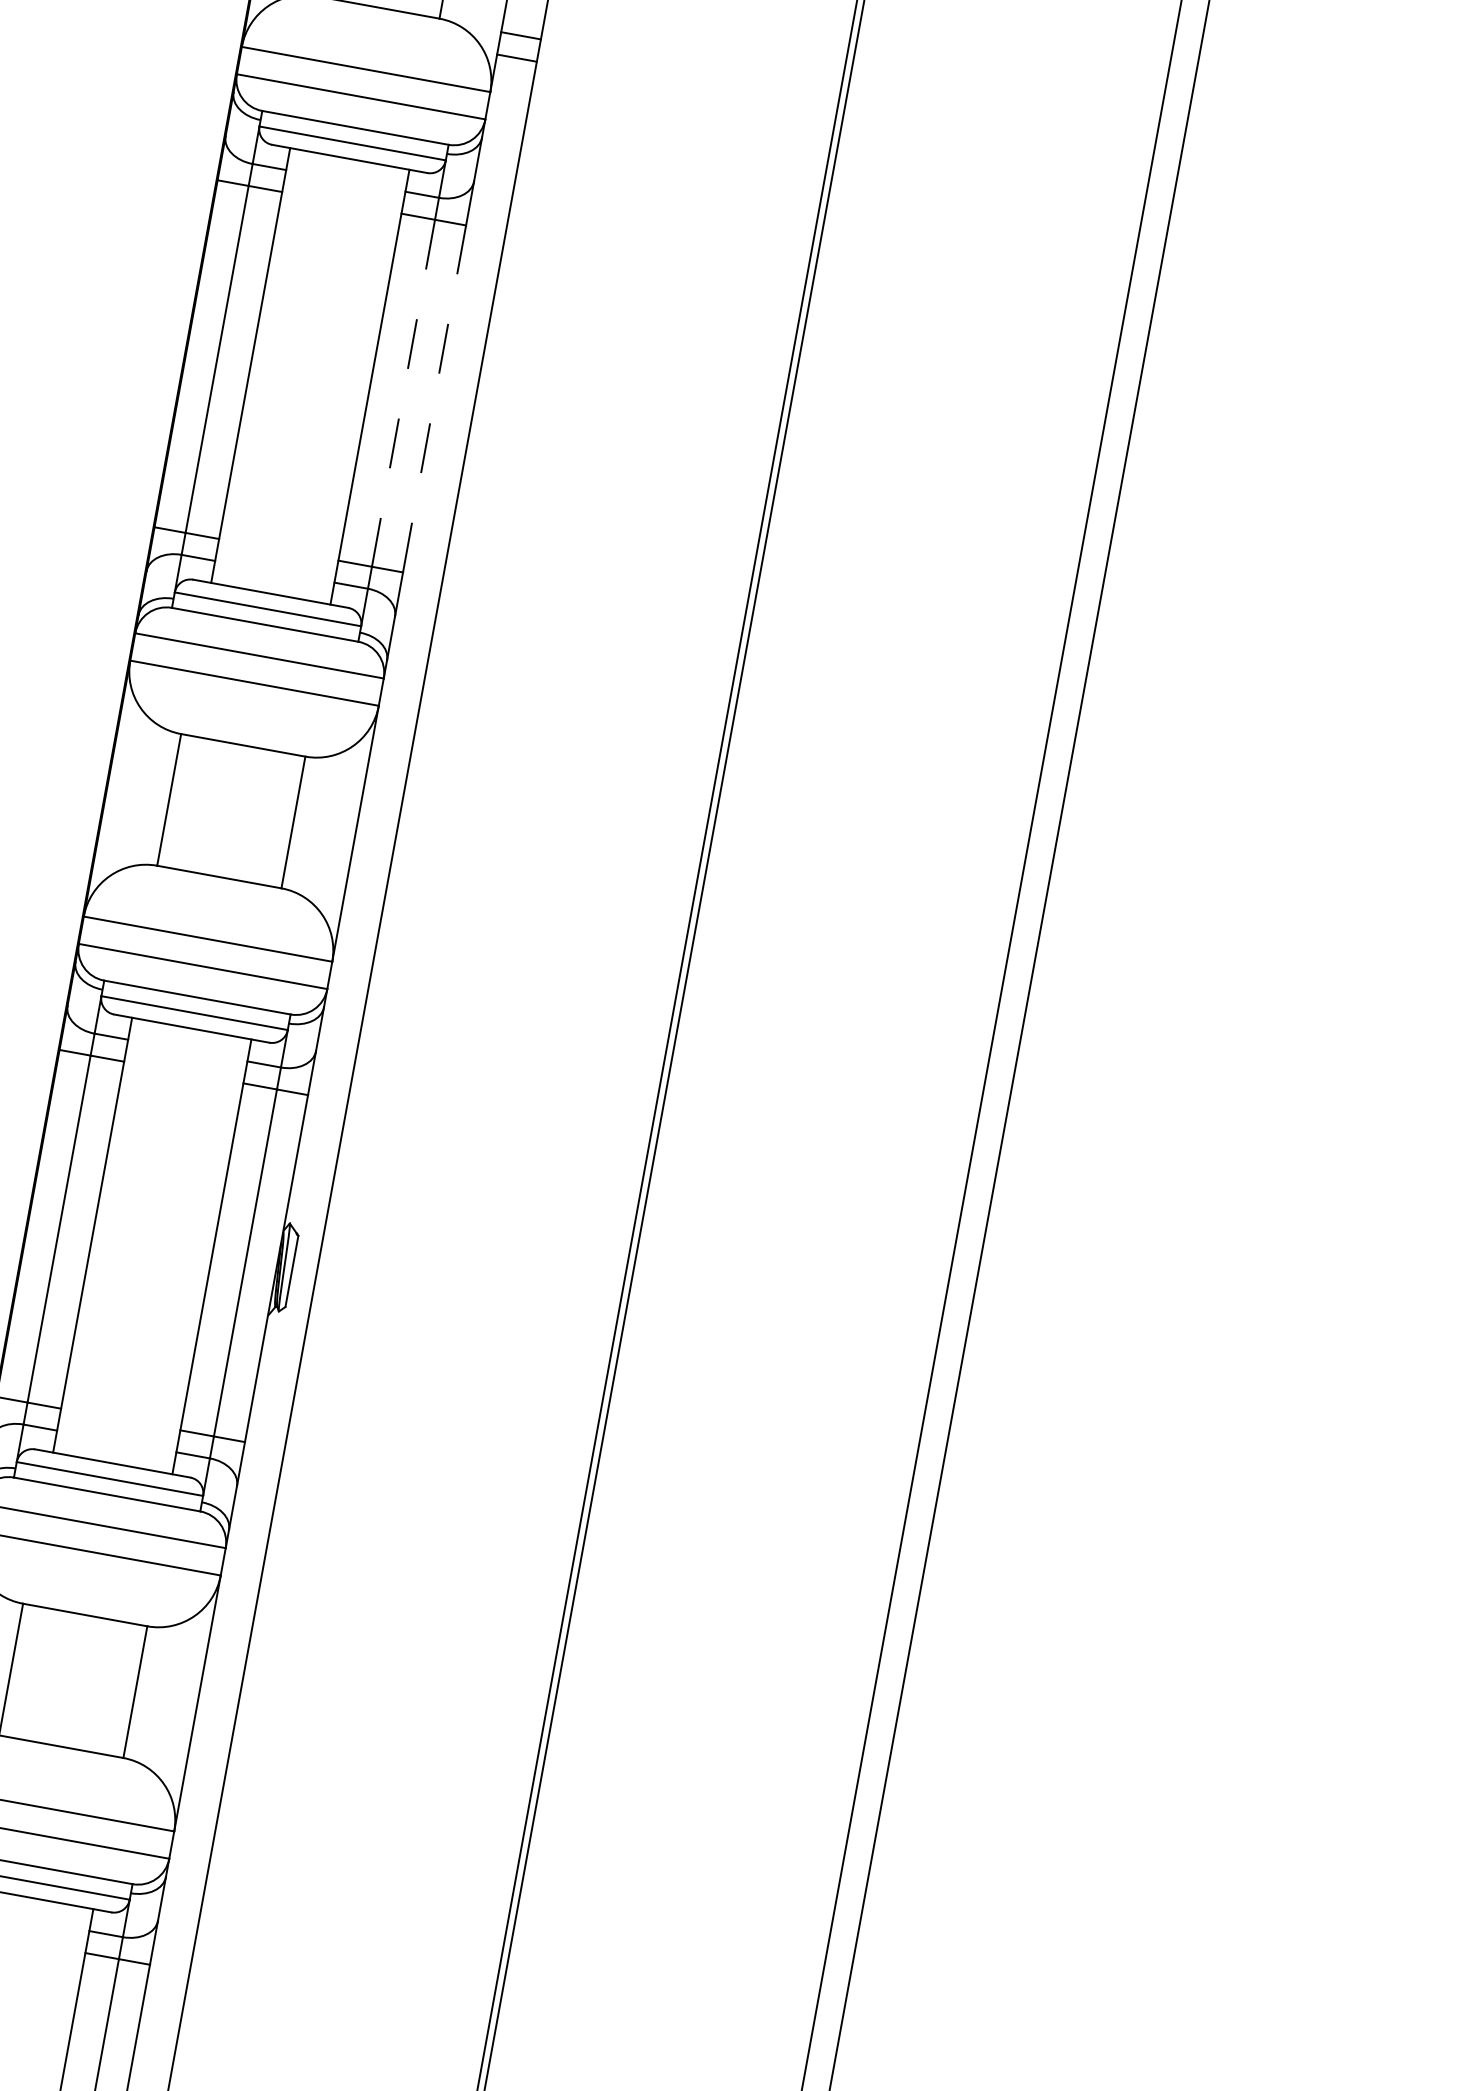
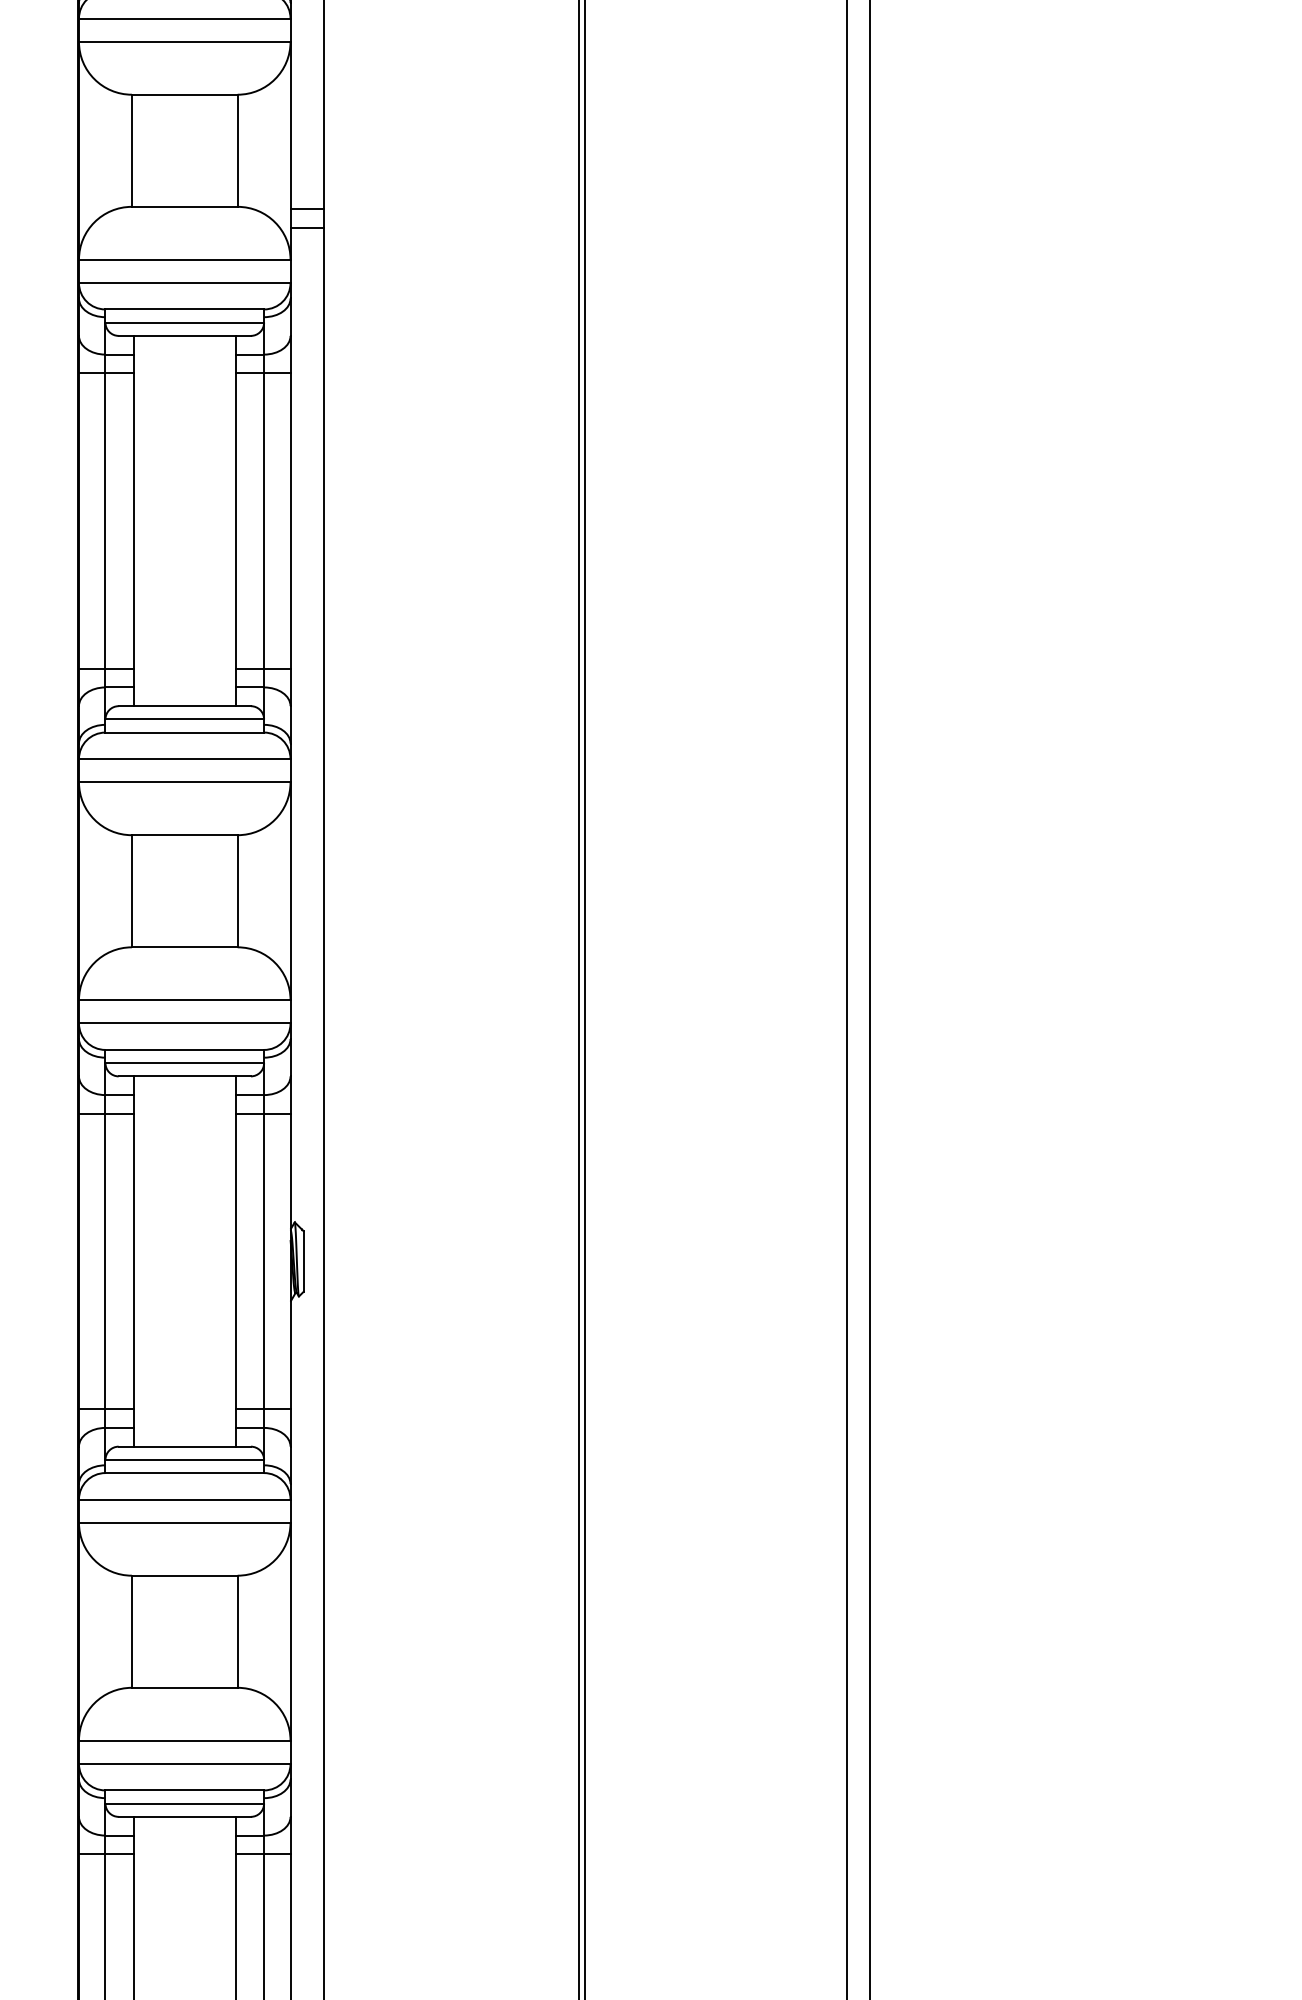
line: (403, 393) -> (264, 521), dashed -> solid
line: (434, 399) -> (290, 521), dashed -> solid

